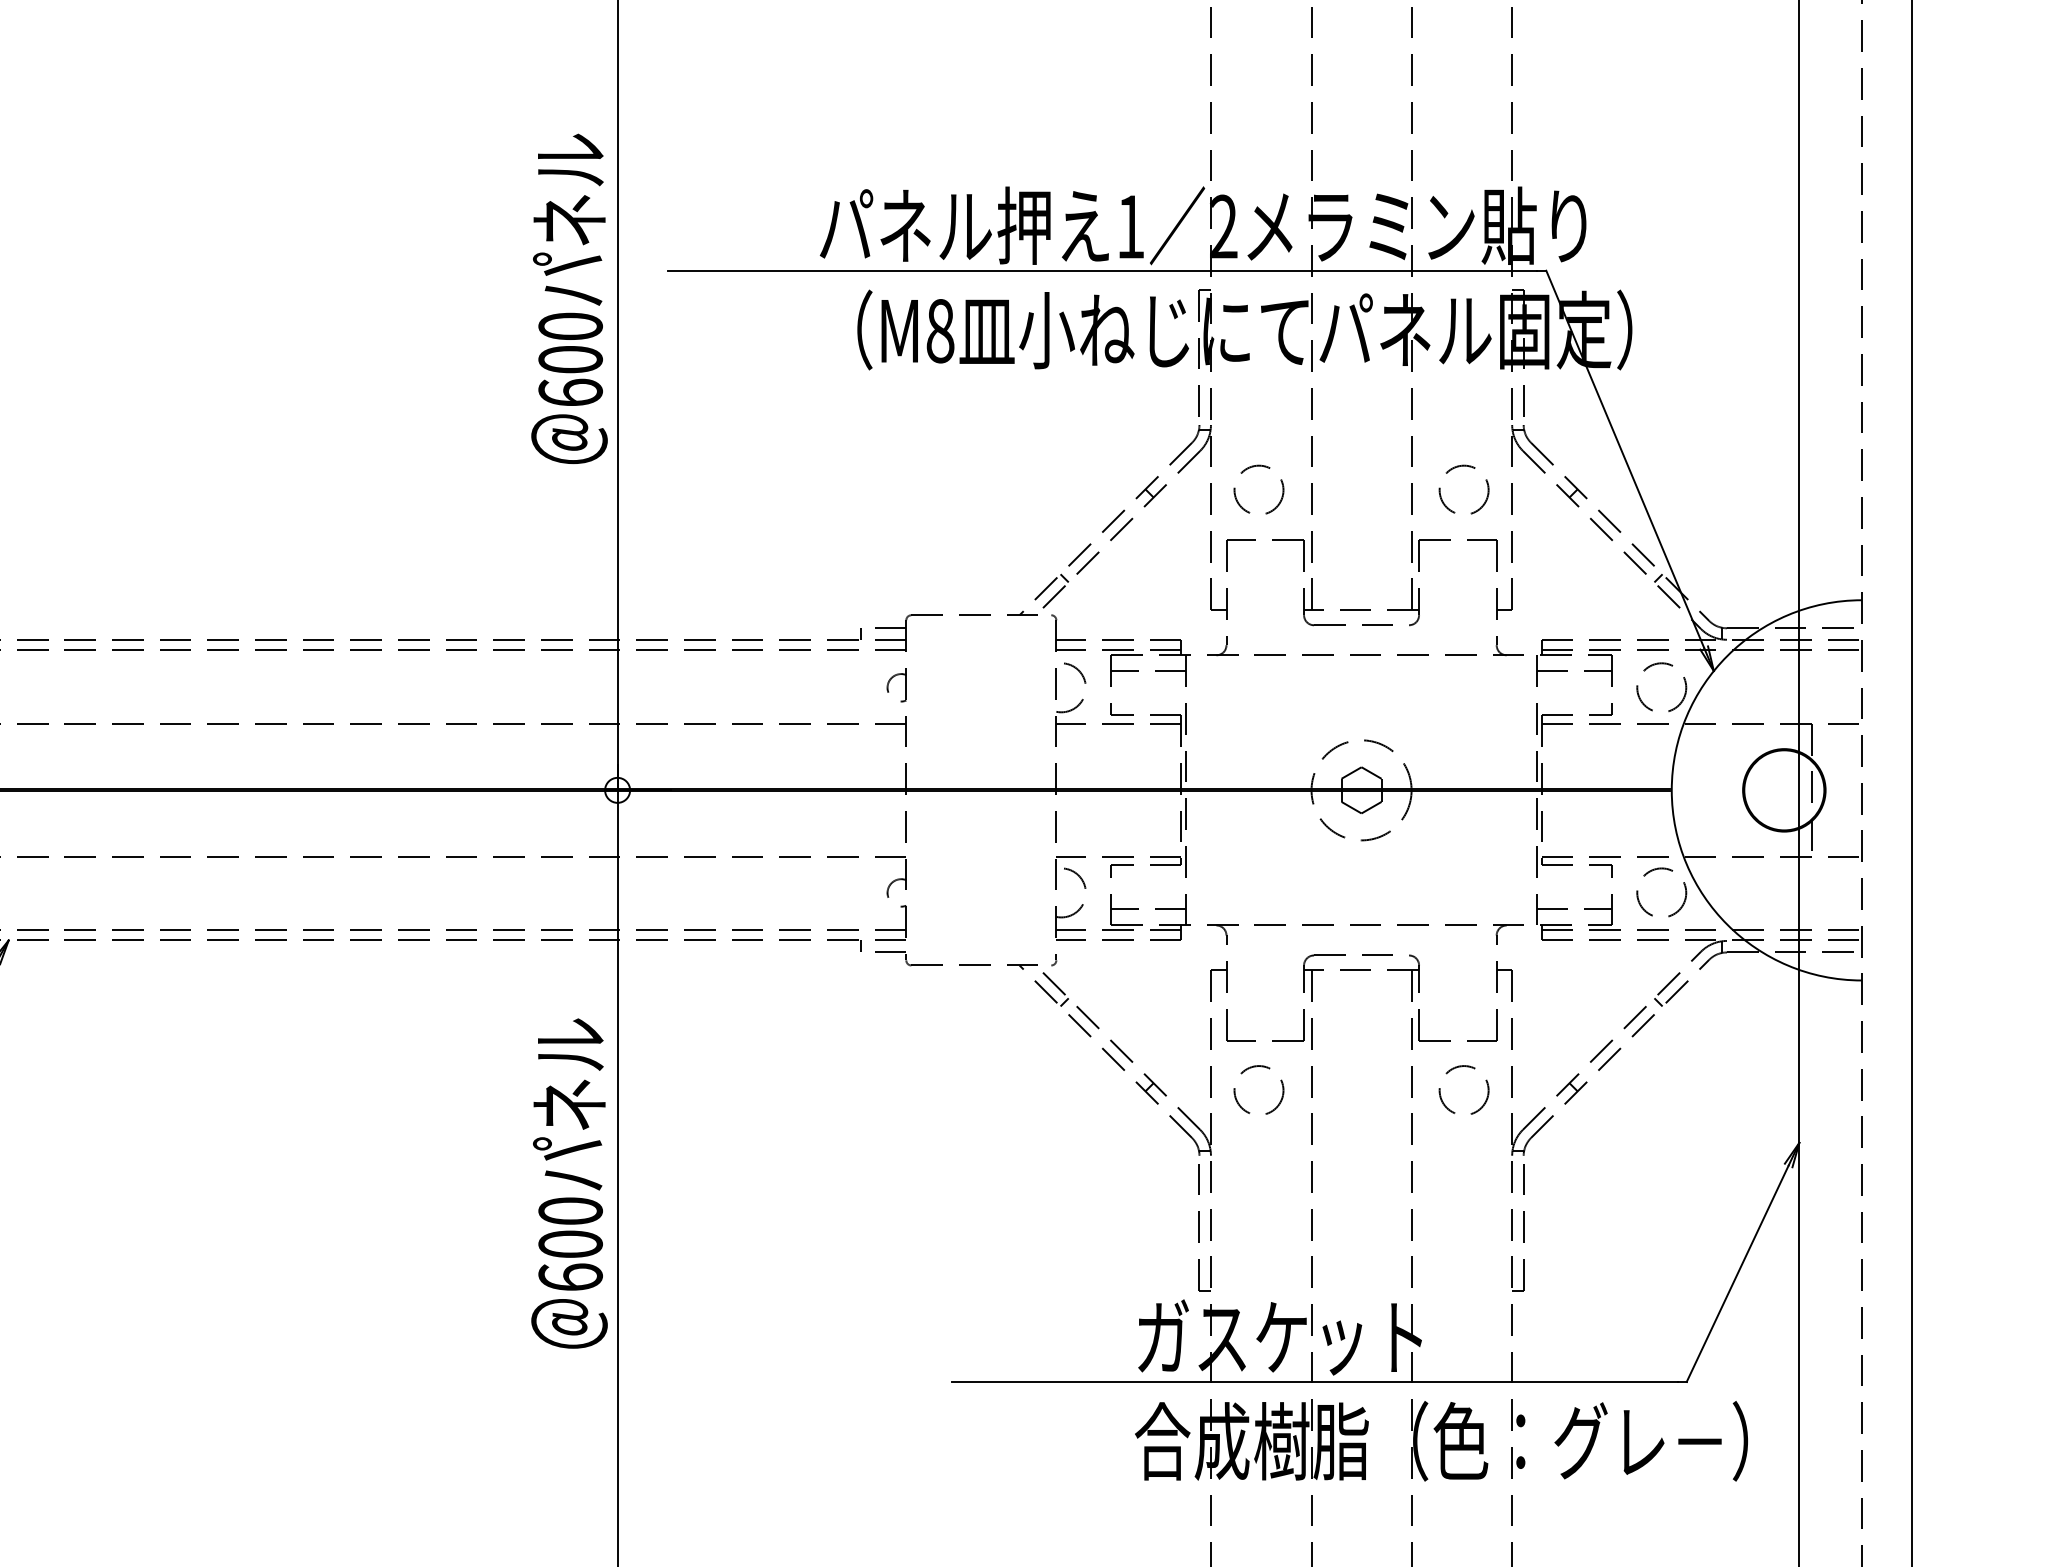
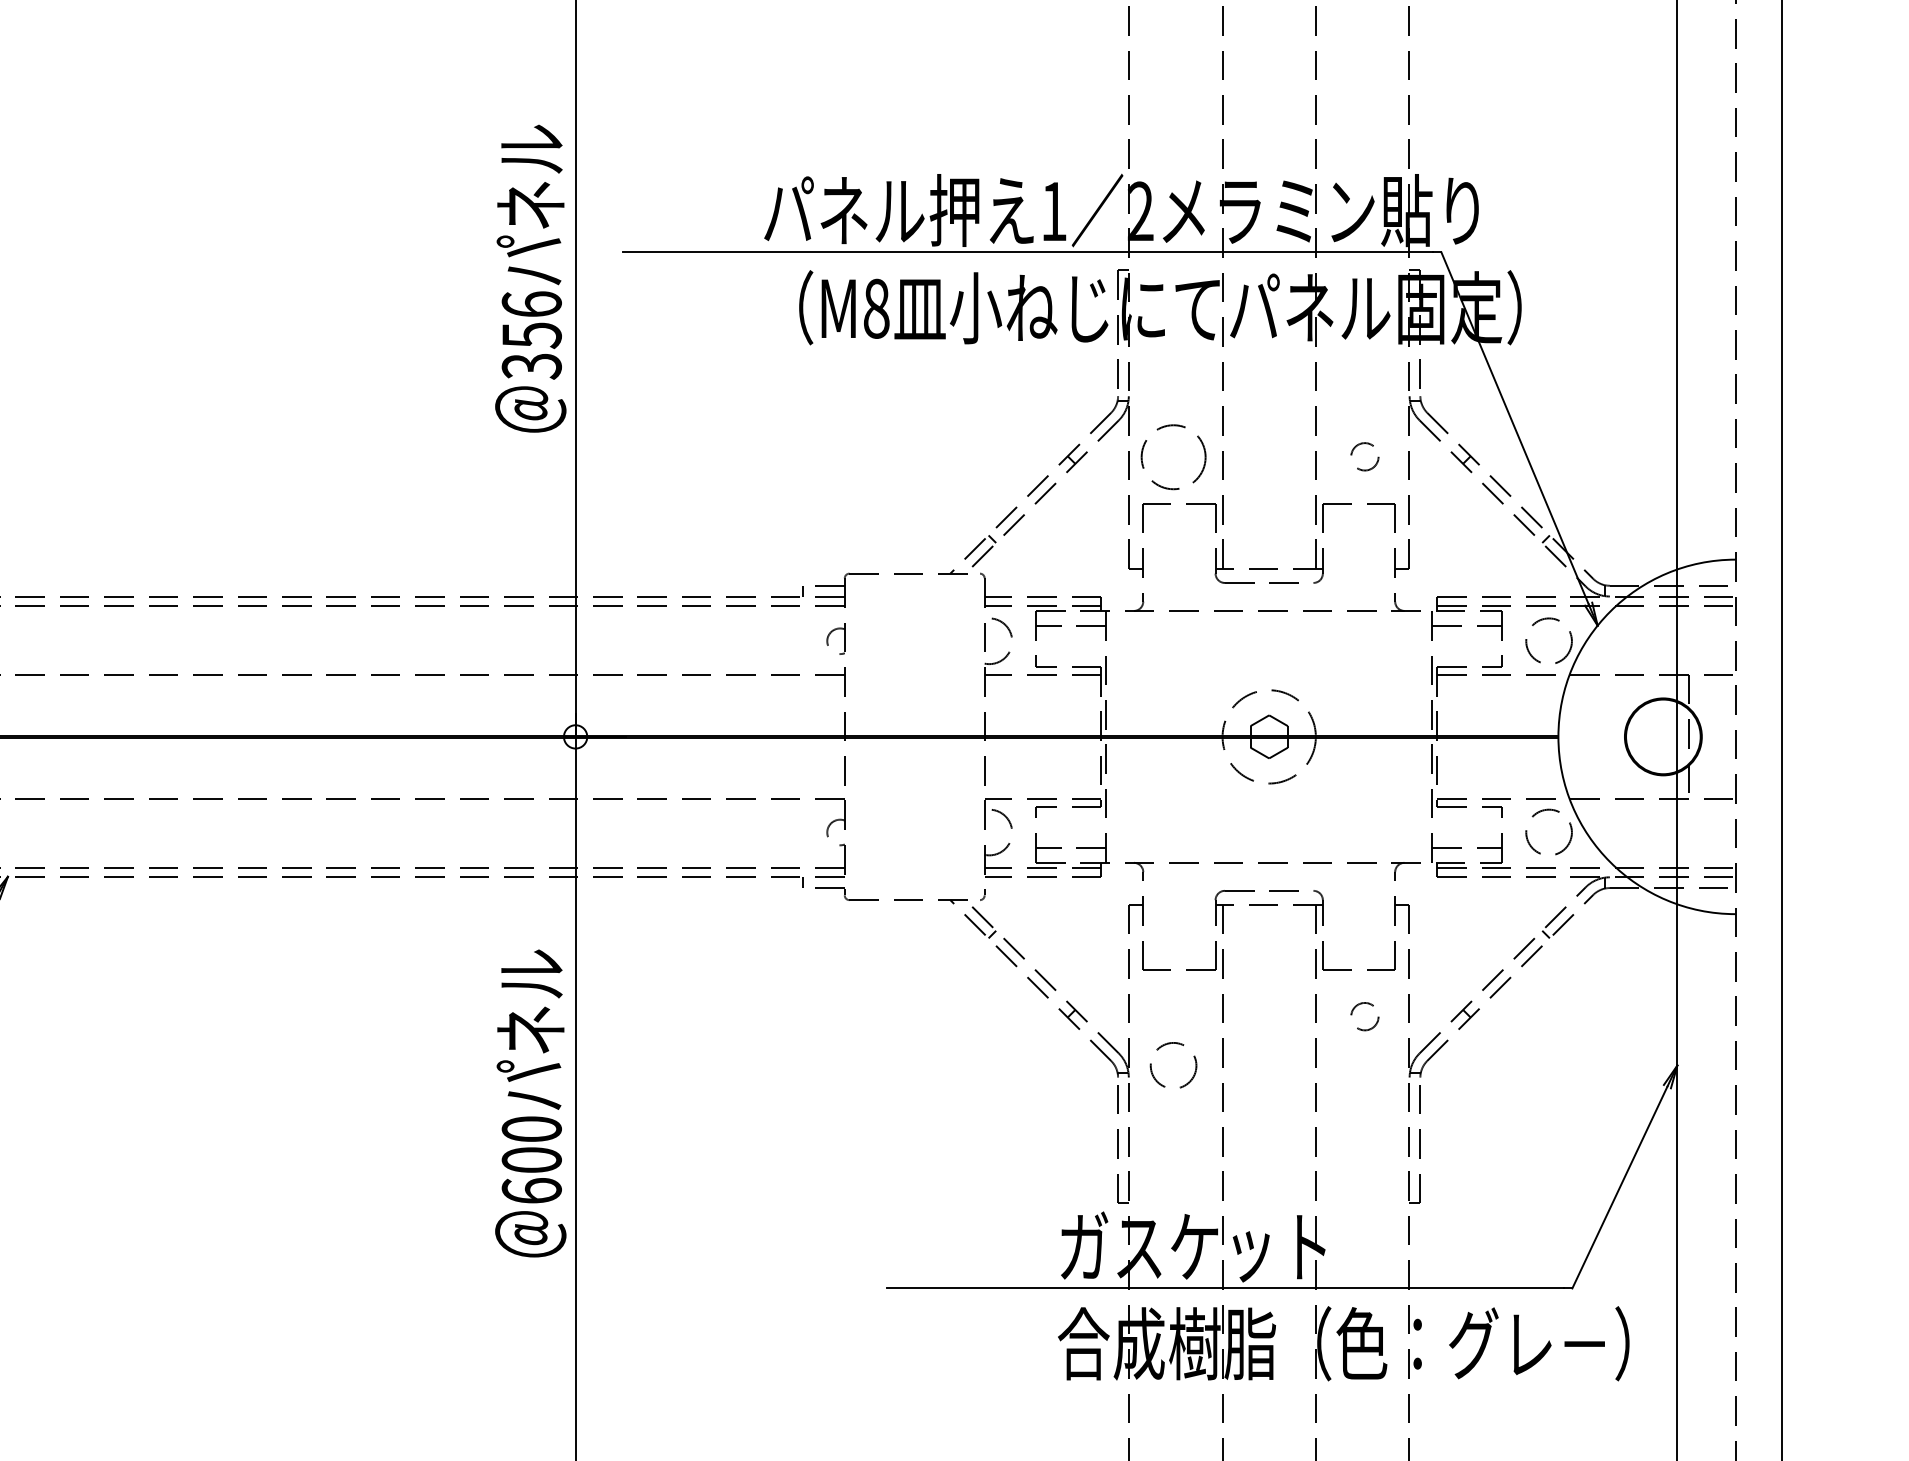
text: (570, 359) -> (531, 335), 600 -> 356
circle: (1258, 489) -> (1173, 456), size x1.4
circle: (1463, 489) -> (1364, 456), size x0.6
circle: (1258, 1090) -> (1173, 1065), moved
circle: (1463, 1090) -> (1364, 1016), size x0.6

